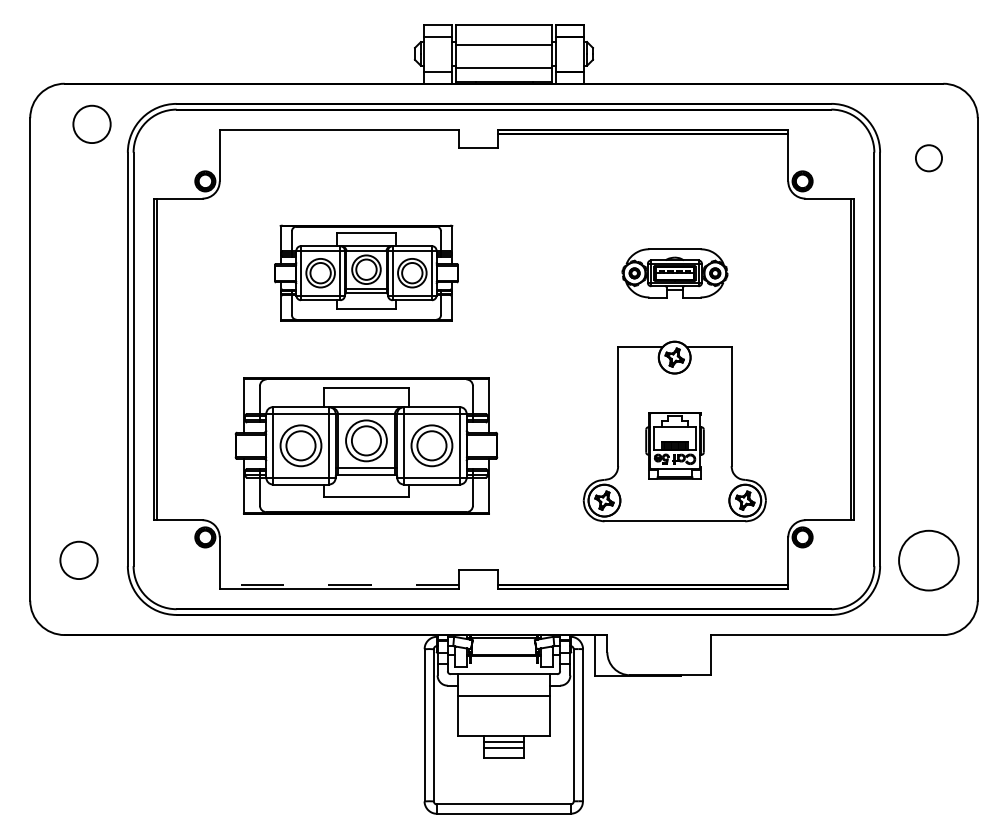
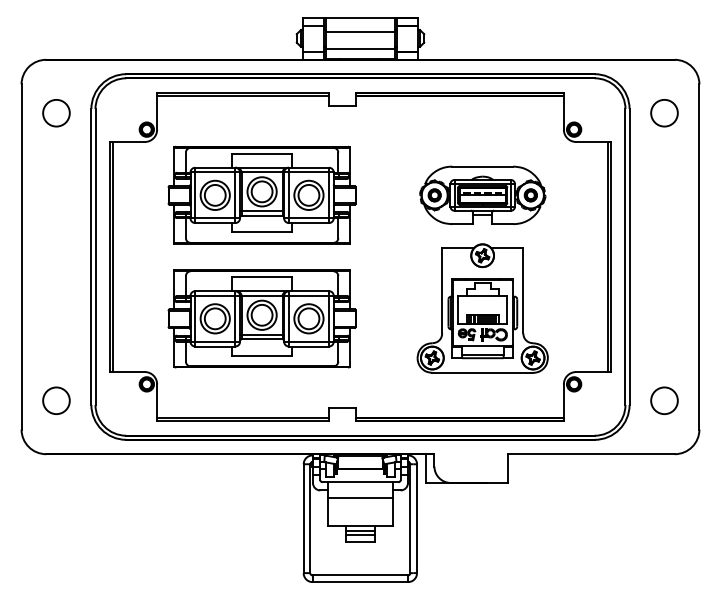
circle: (91, 123) -> (56, 112), moved
line: (339, 134) -> (242, 96), added
circle: (928, 157) -> (664, 112), size x1.43
part: (366, 272) -> (262, 194), size x1.43
part: (674, 273) -> (482, 195), size x1.67
part: (674, 445) -> (482, 318), size x1.67
circle: (928, 559) -> (664, 400), size x0.62
line: (339, 584) -> (242, 418), dashed -> solid

